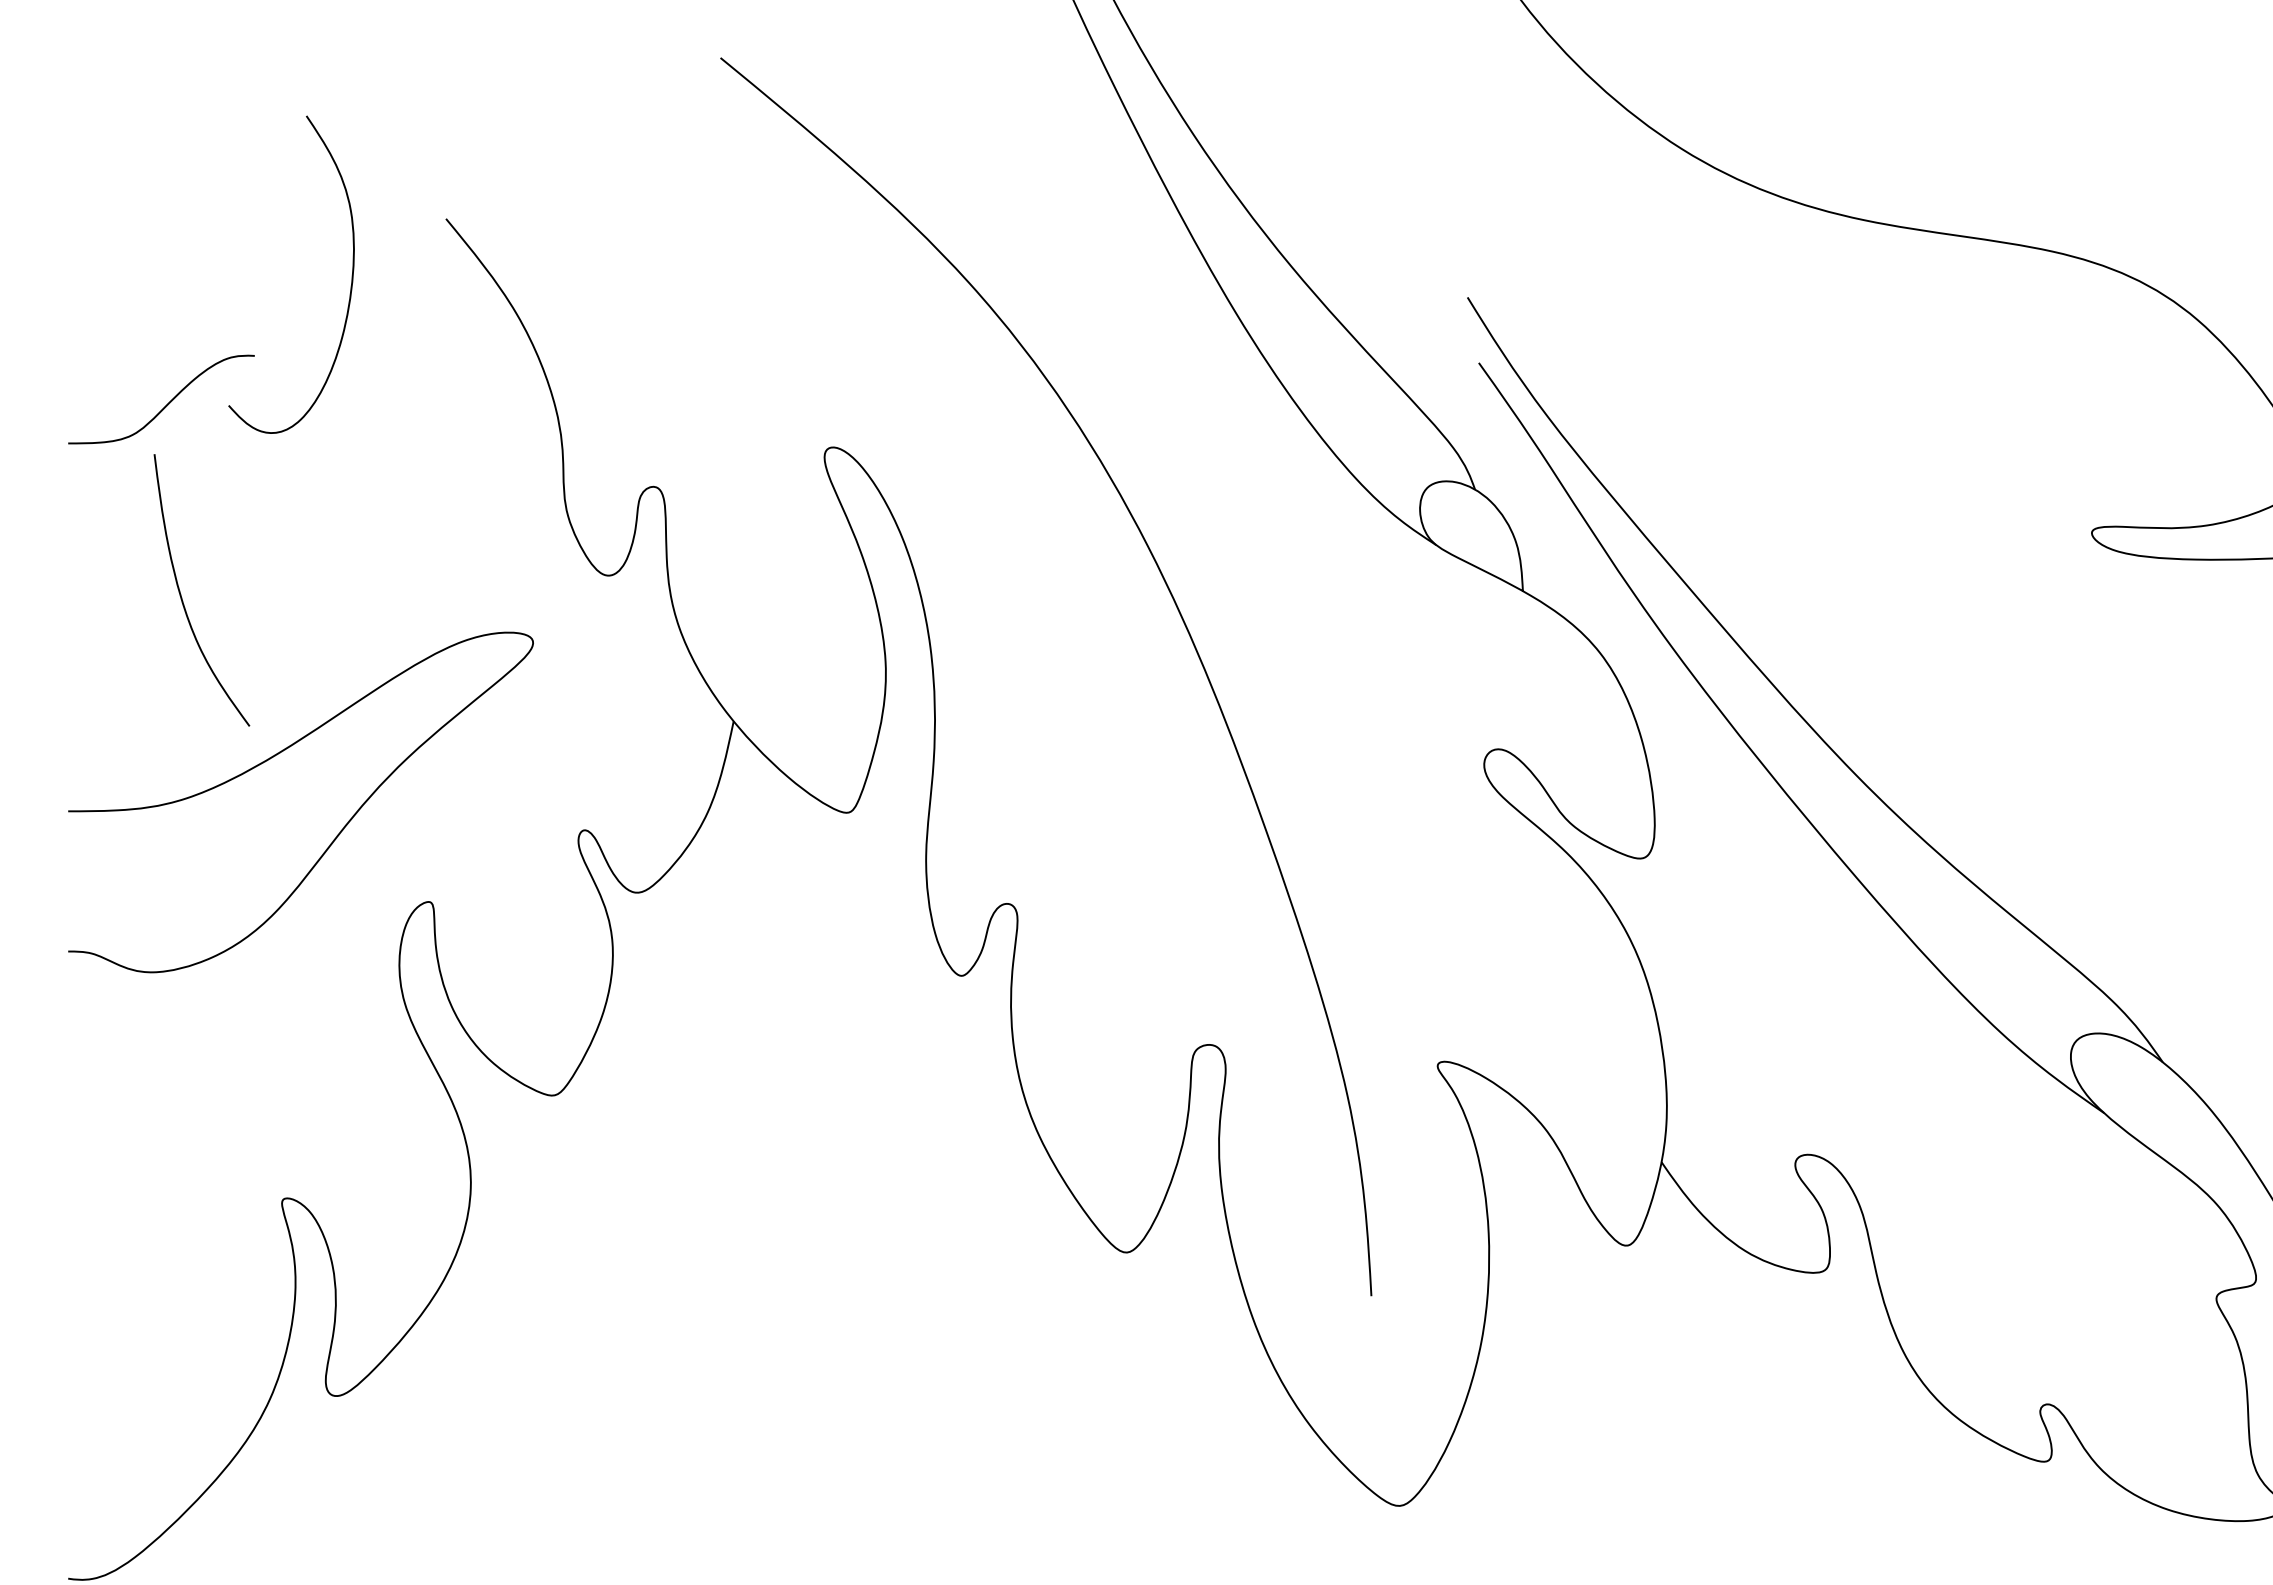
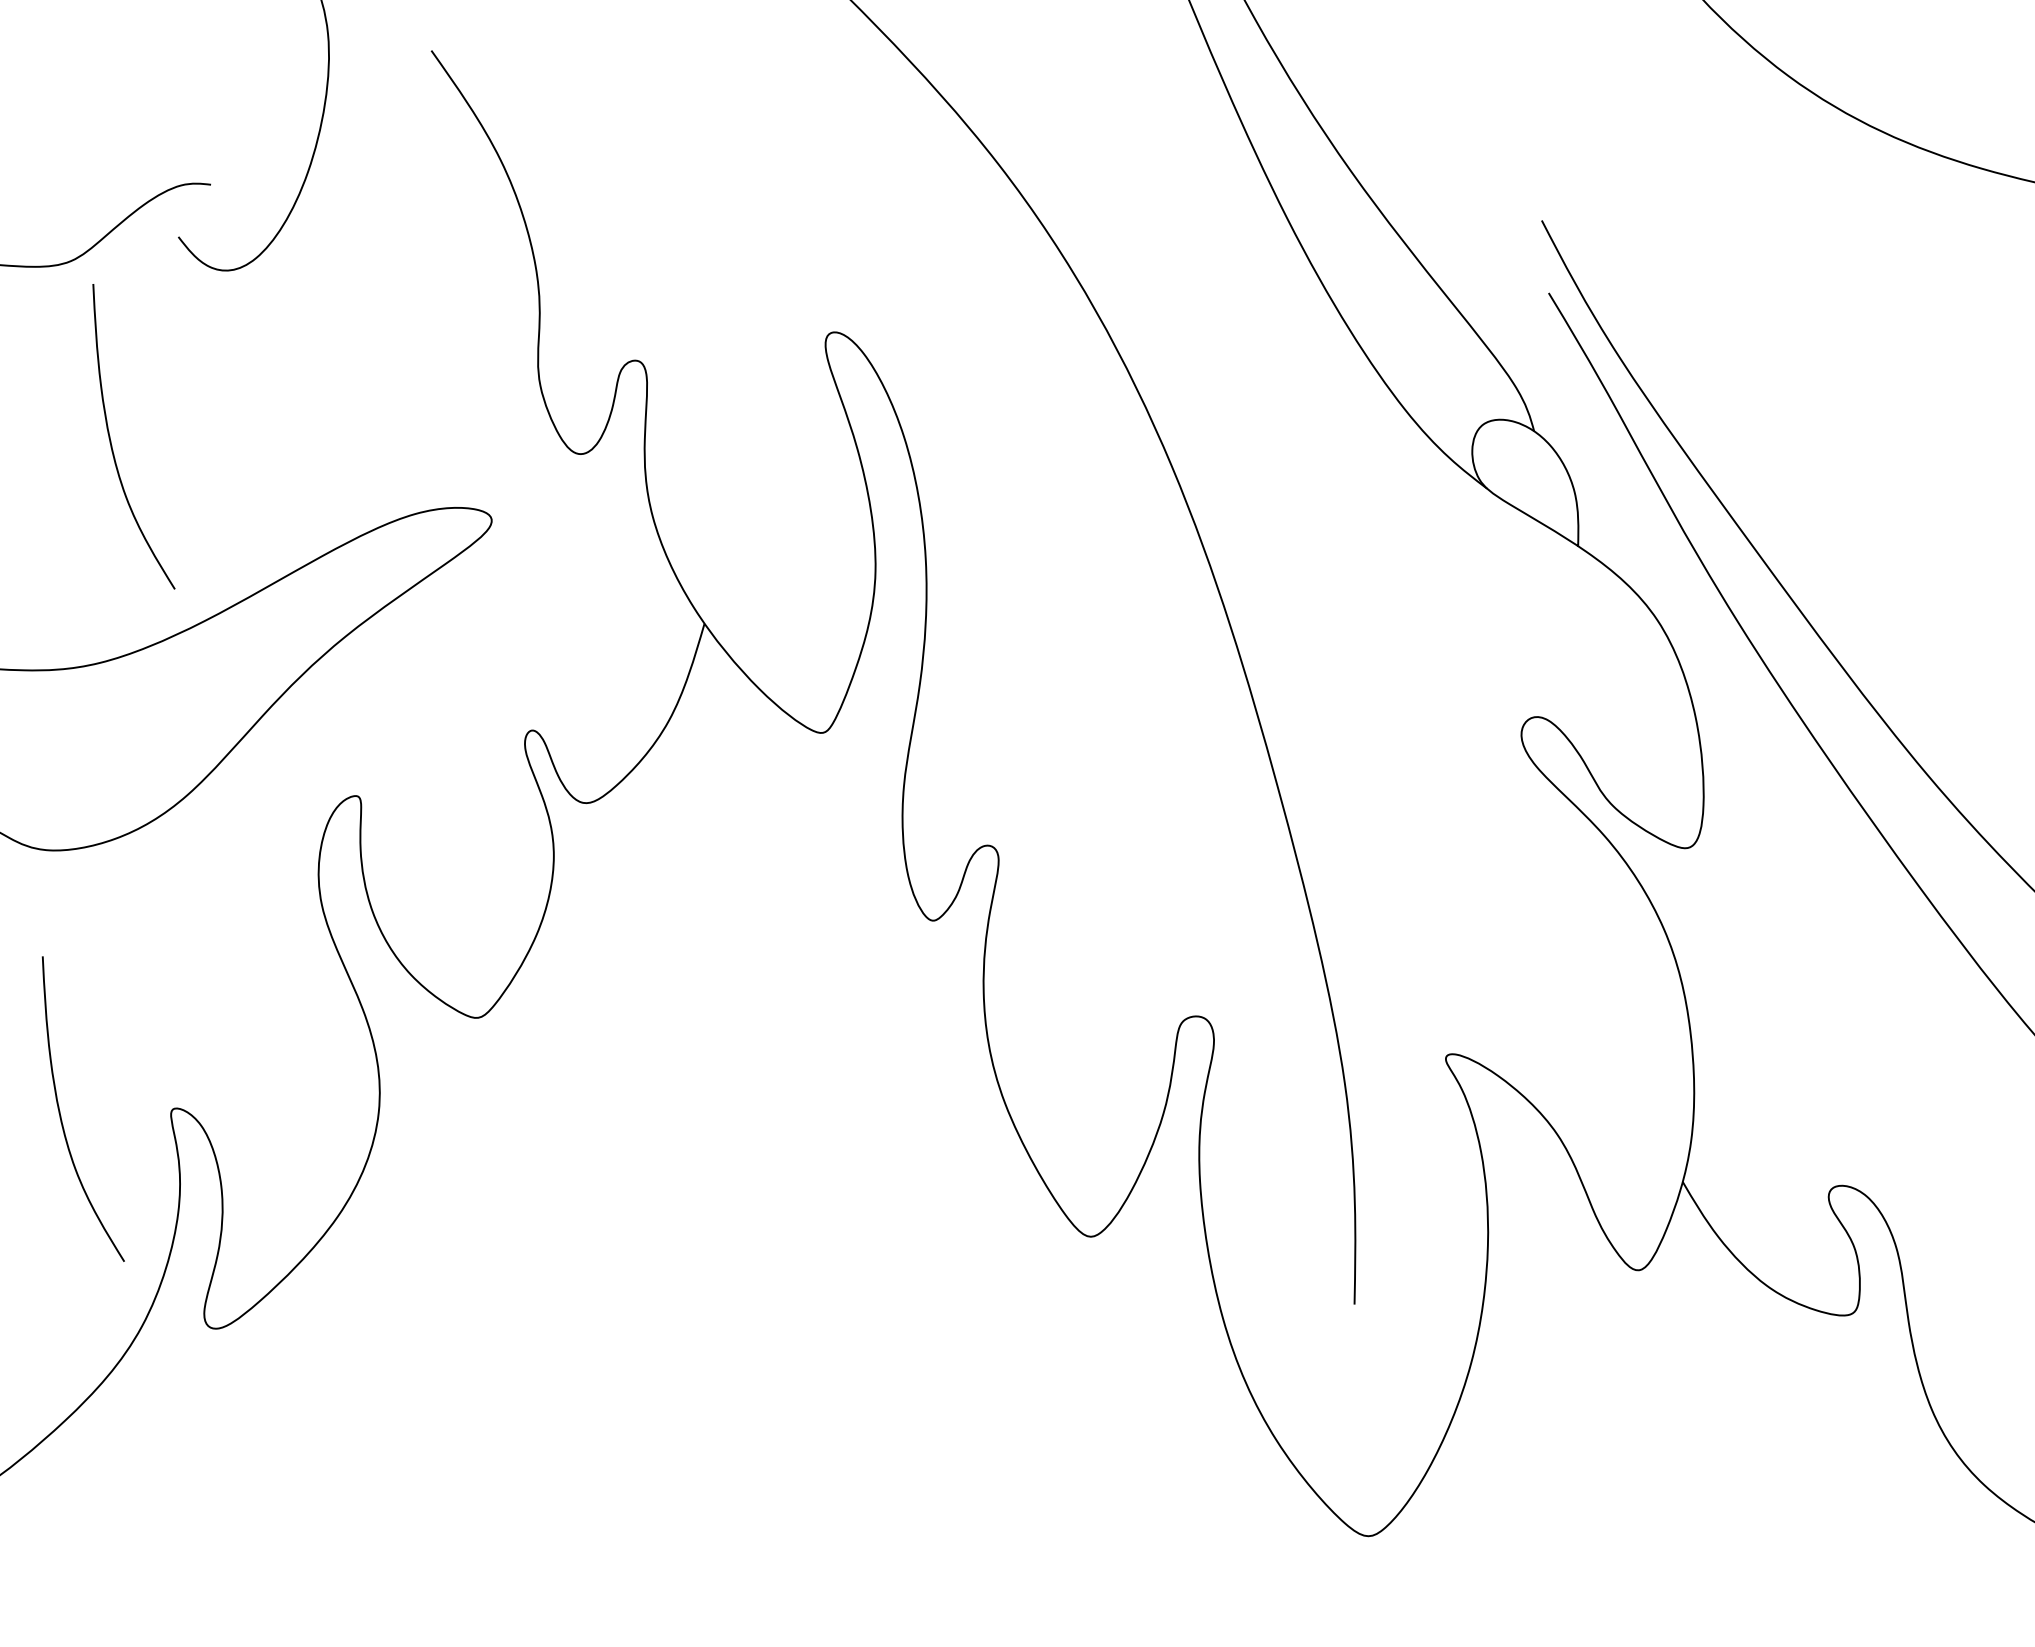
curve: (182, 1212) -> (61, 1115), added

